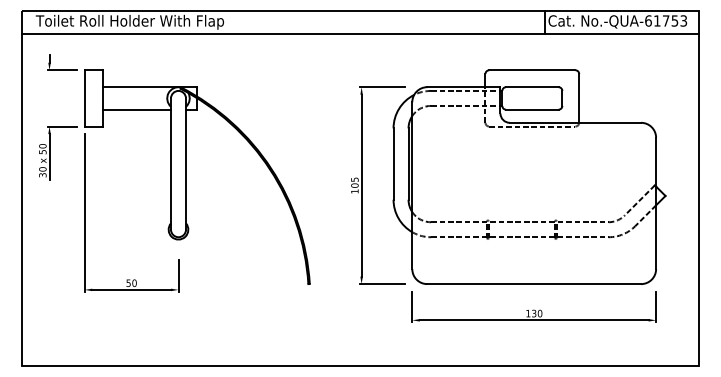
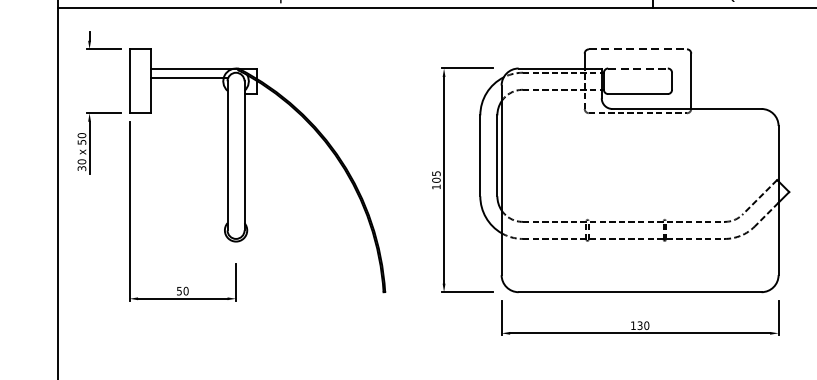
line: (532, 70) -> (638, 49), solid -> dashed
line: (532, 87) -> (638, 68), solid -> dashed
line: (137, 109) -> (189, 77), moved

